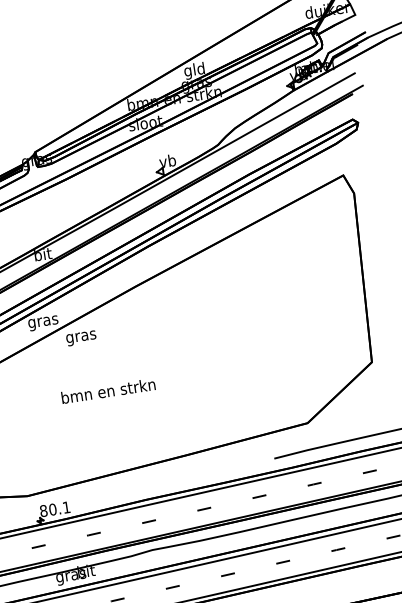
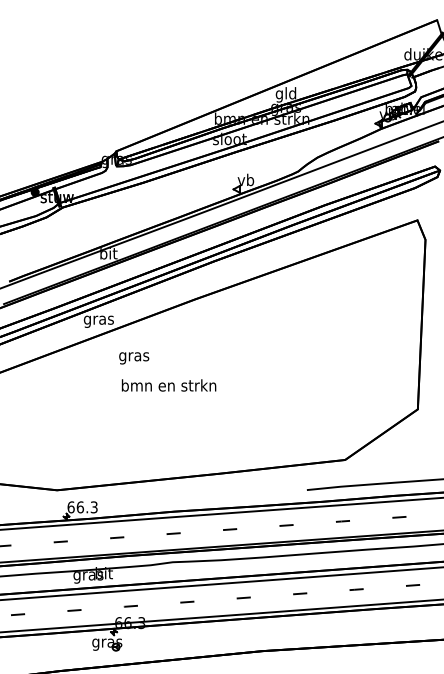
text: (81, 338) -> (134, 358), moved
text: (107, 391) -> (168, 385), moved
text: (55, 509) -> (82, 507), 80.1 -> 66.3

